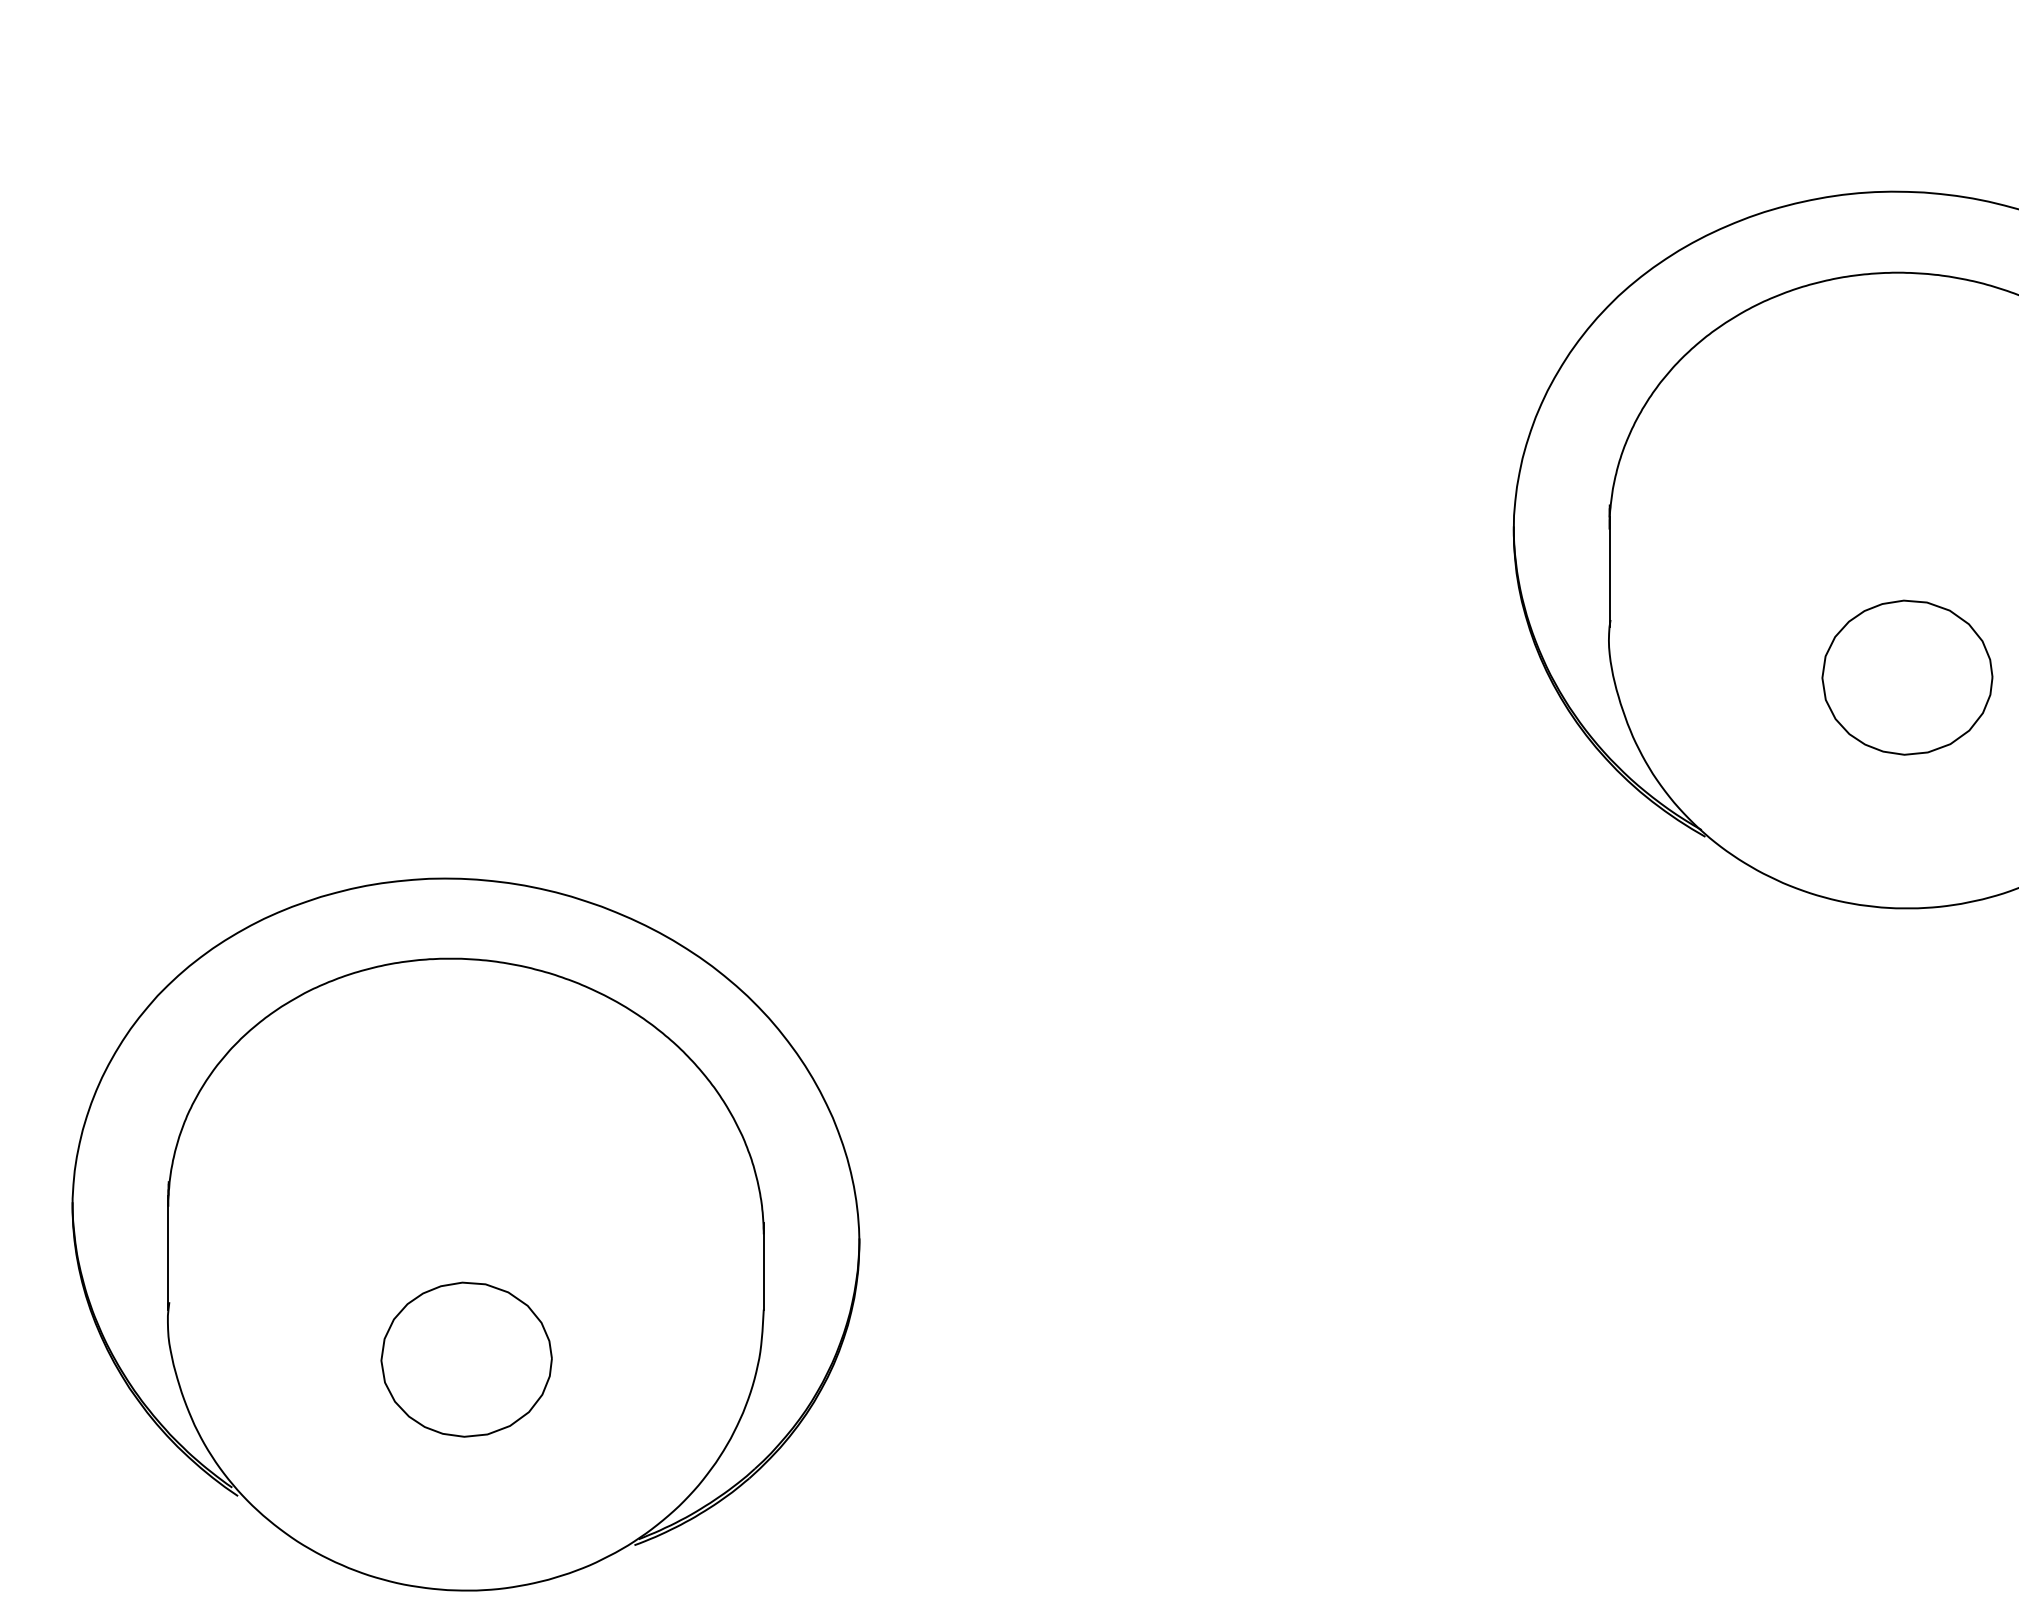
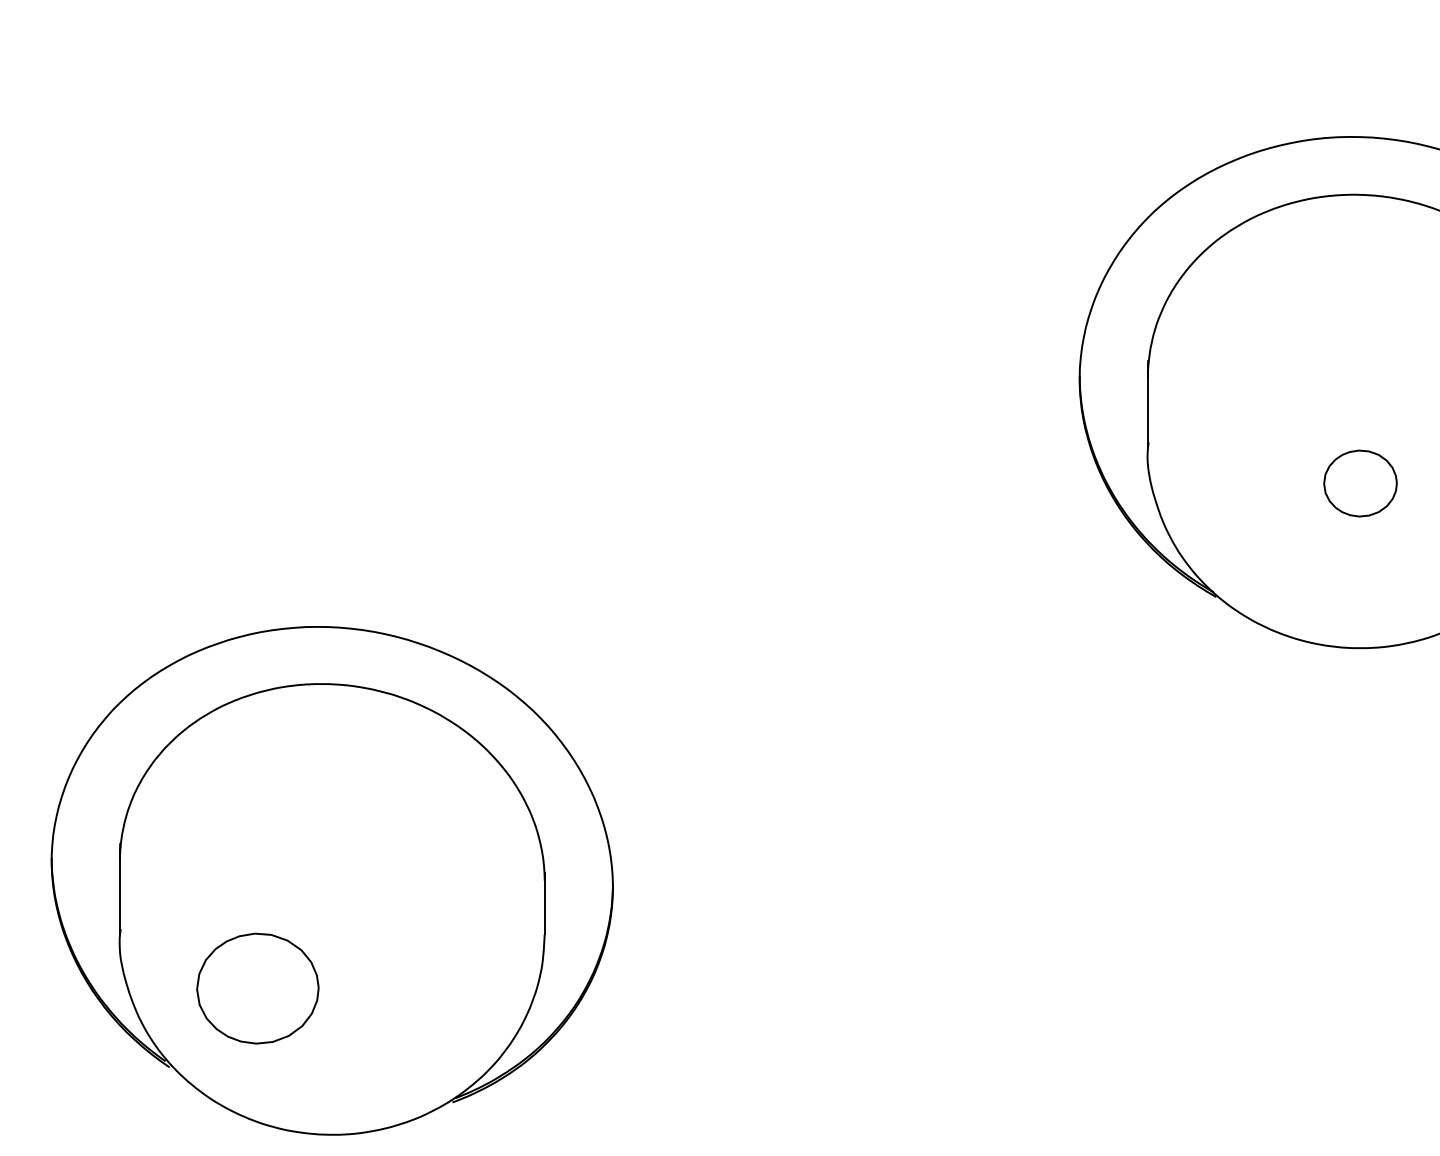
part: (1907, 677) -> (1360, 483), size x0.6
part: (466, 1359) -> (257, 988), moved

